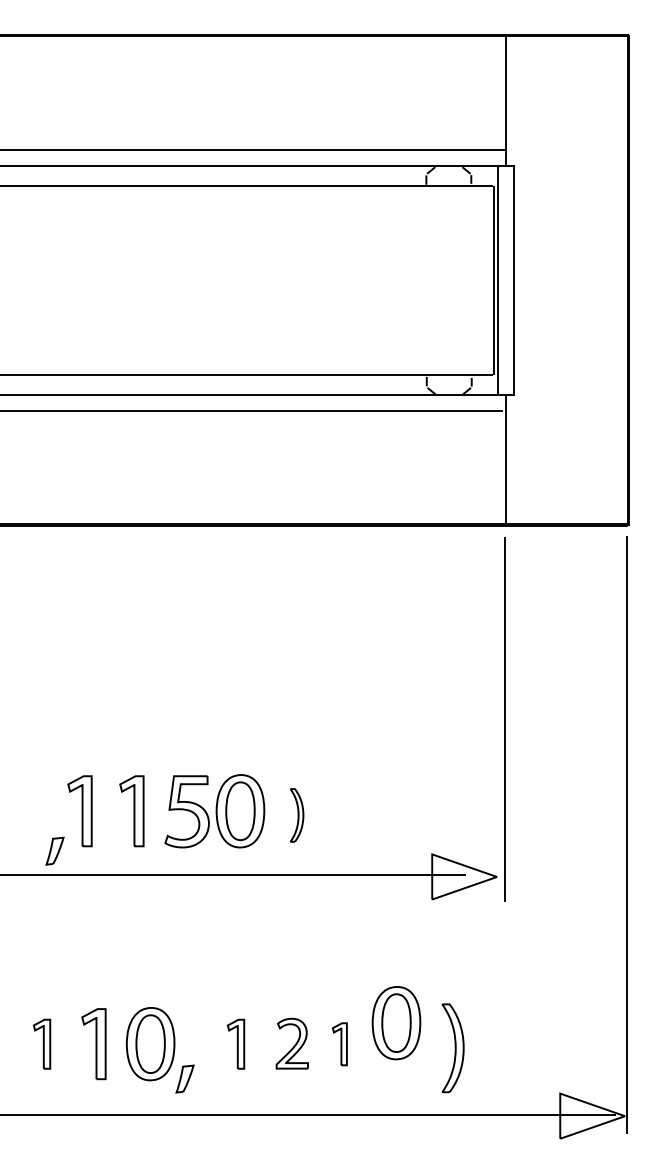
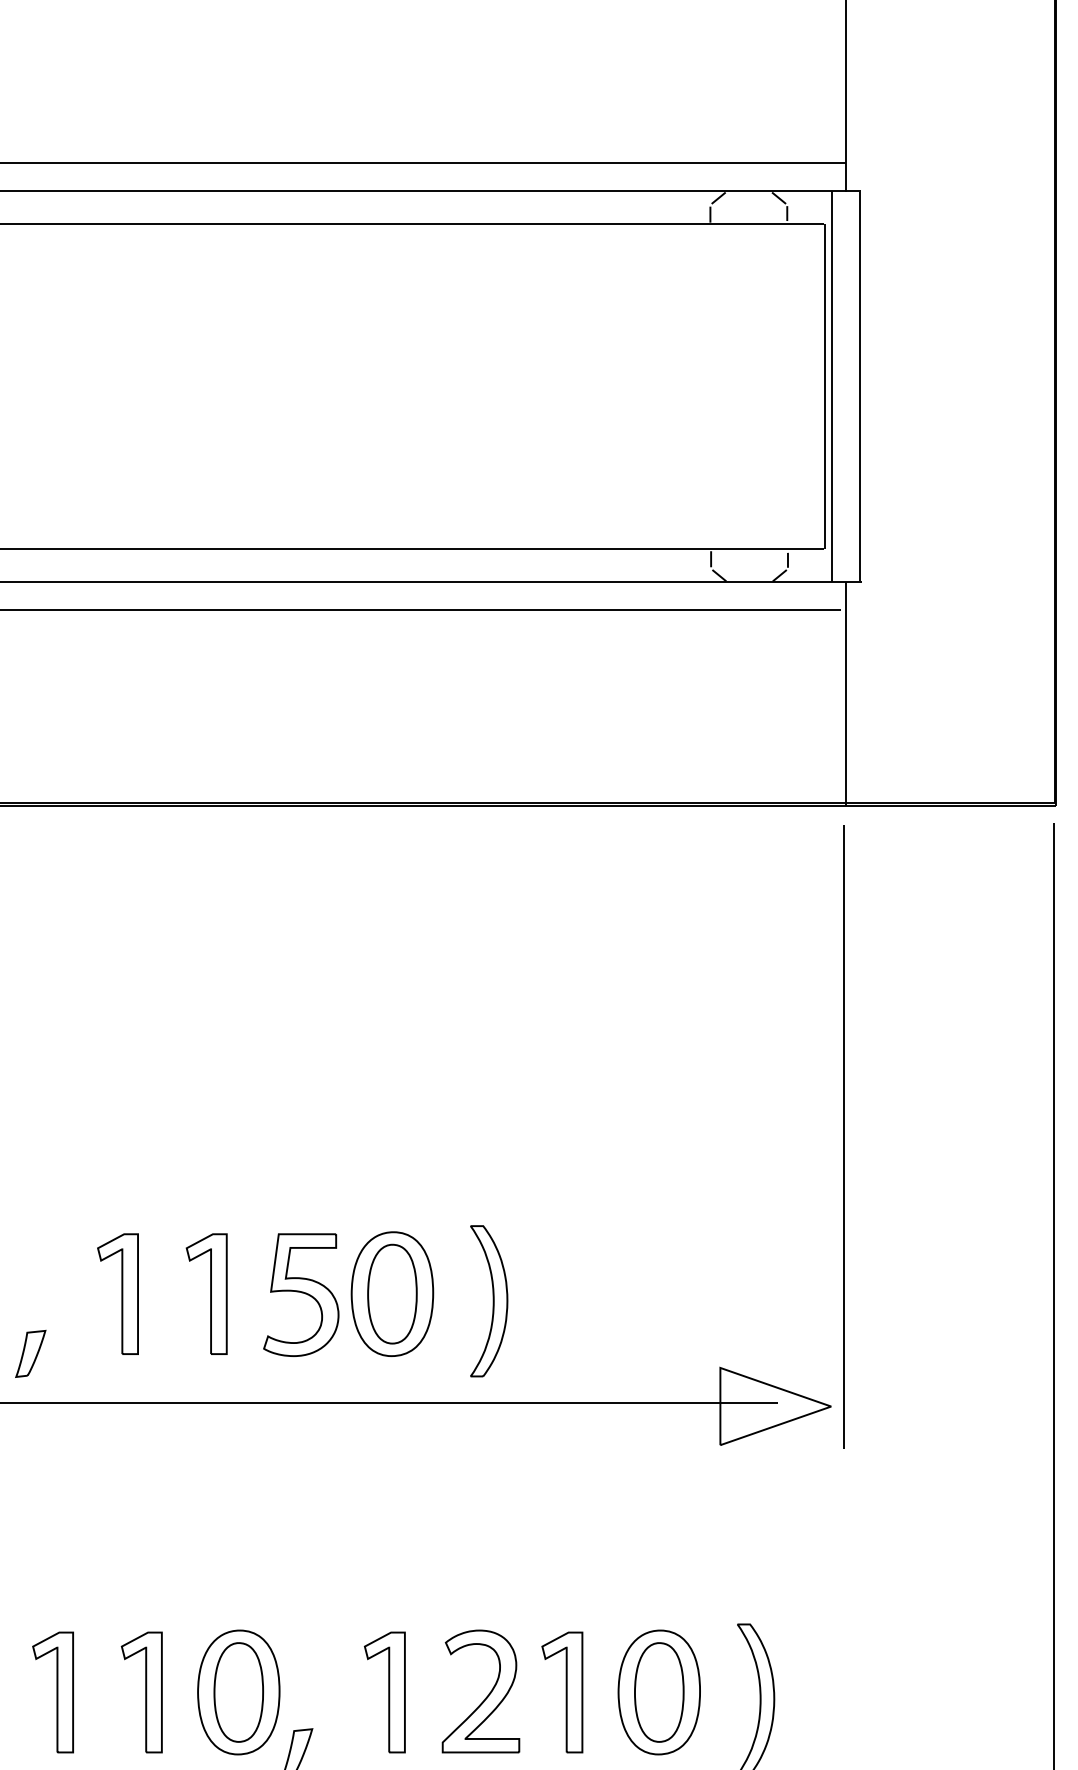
part: (296, 815) -> (488, 1301), size x1.67
part: (54, 850) -> (29, 1352), moved
part: (396, 1023) -> (659, 1693), moved
part: (292, 1043) -> (481, 1691), size x1.43
part: (41, 1044) -> (52, 1693), size x1.43
part: (235, 1044) -> (383, 1693), size x1.43
part: (339, 1044) -> (561, 1693), size x1.67

